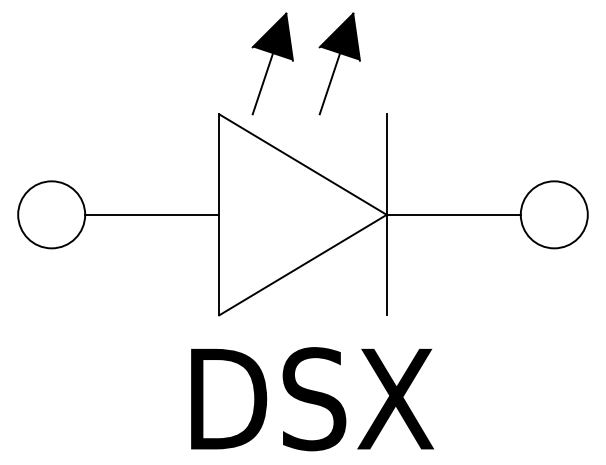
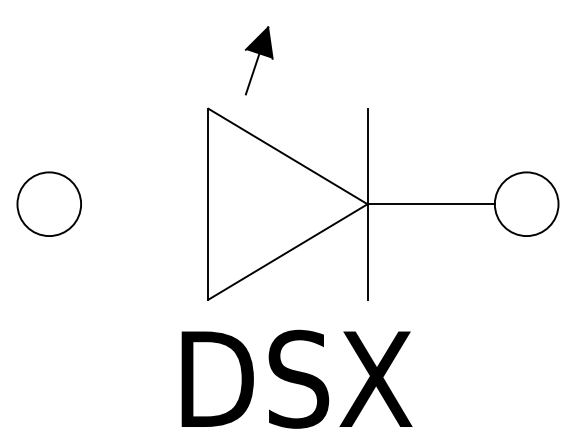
part: (272, 63) -> (259, 60), size x0.7
part: (339, 63) -> (322, 60), removed
line: (152, 214) -> (145, 203), removed

